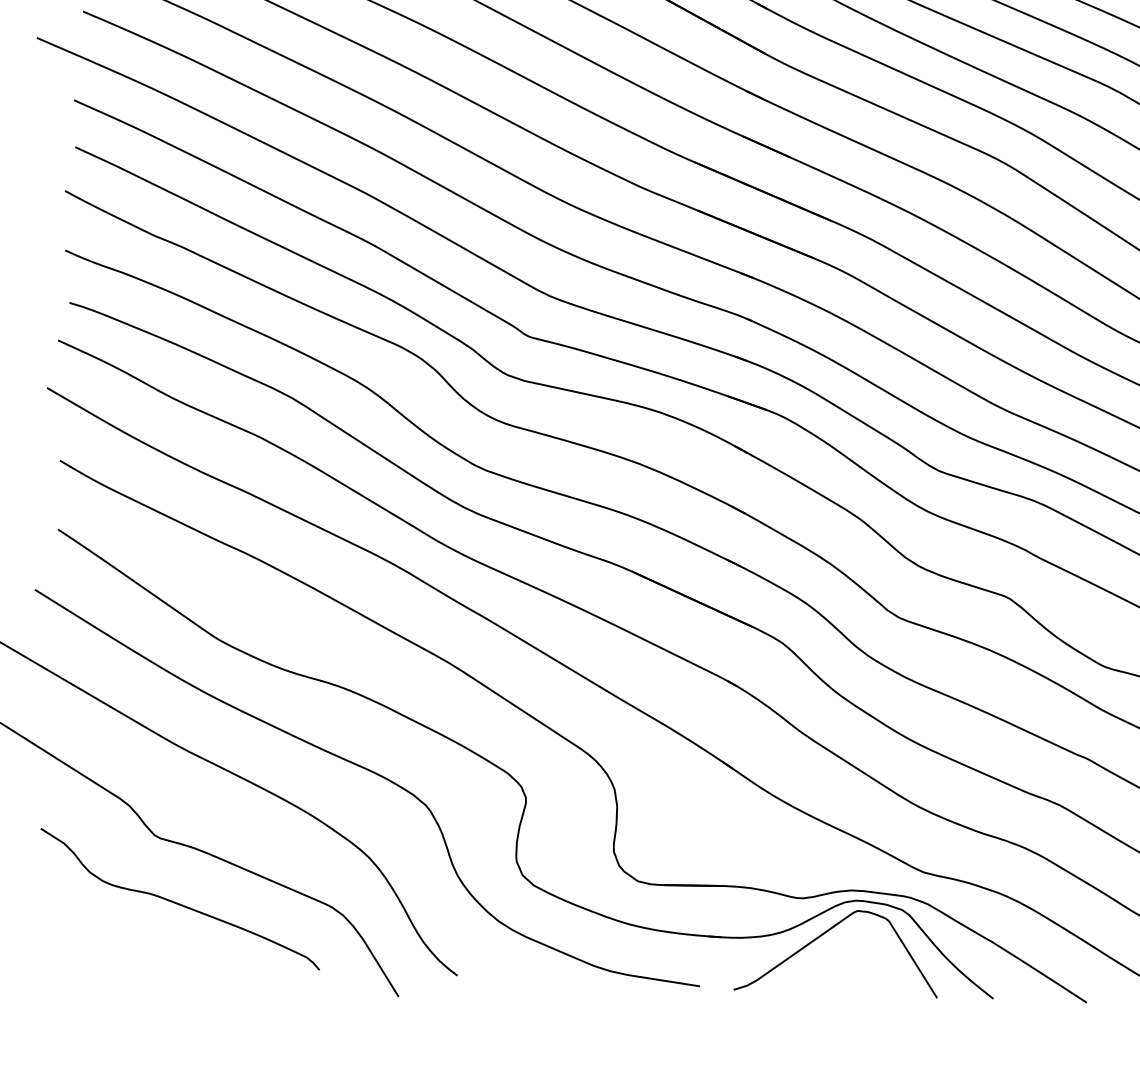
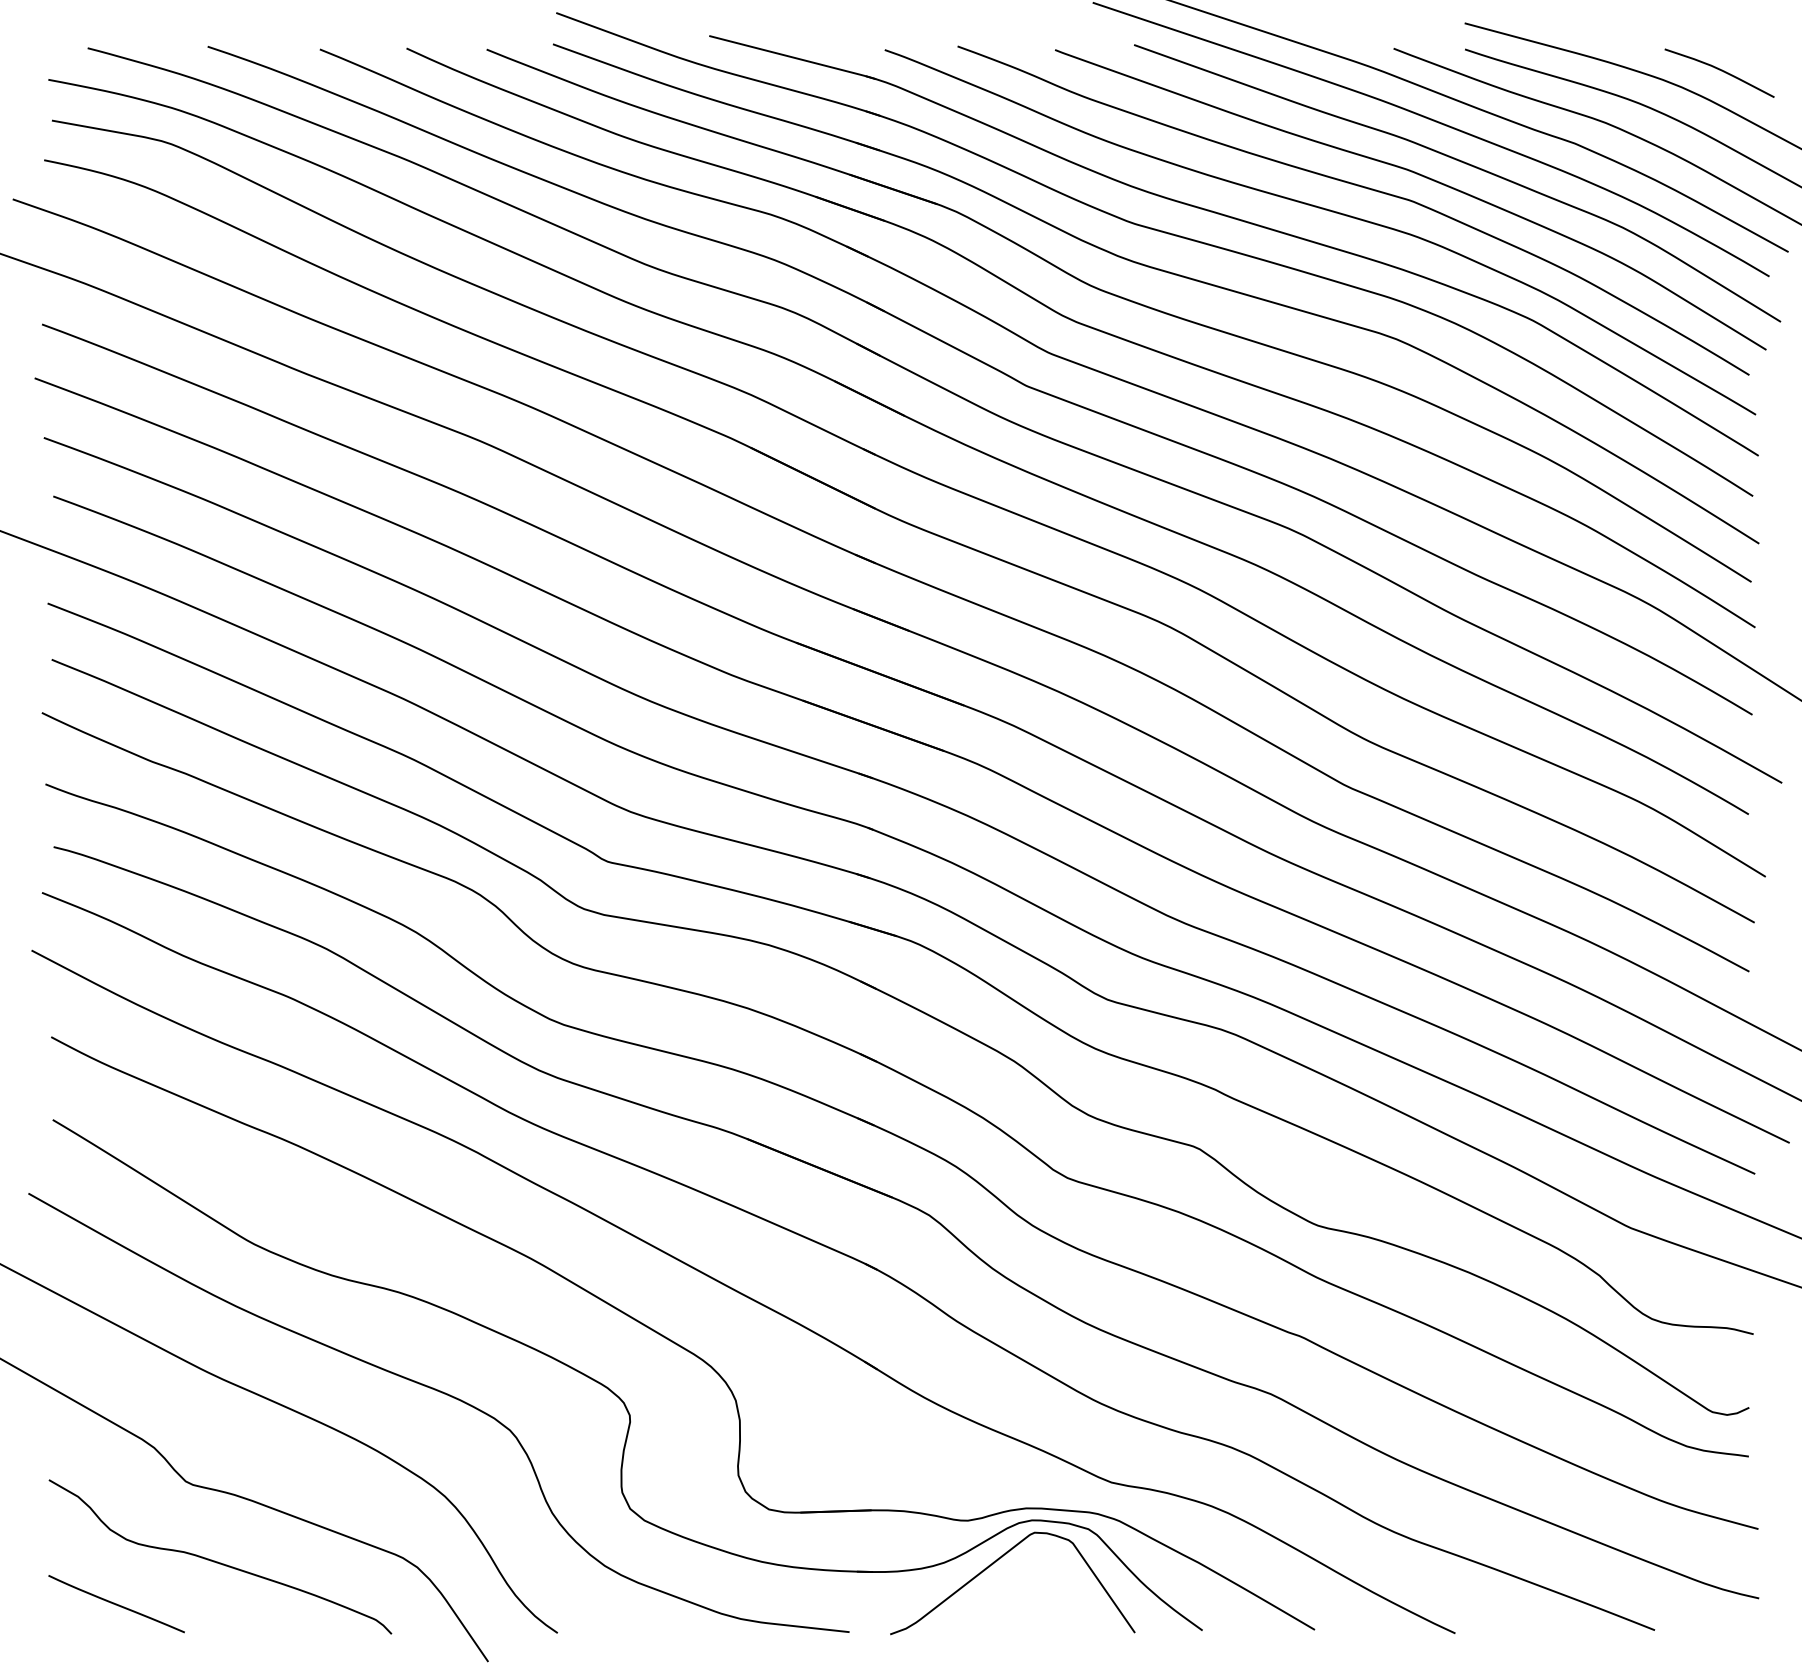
curve: (92, 934) -> (116, 1604), added

